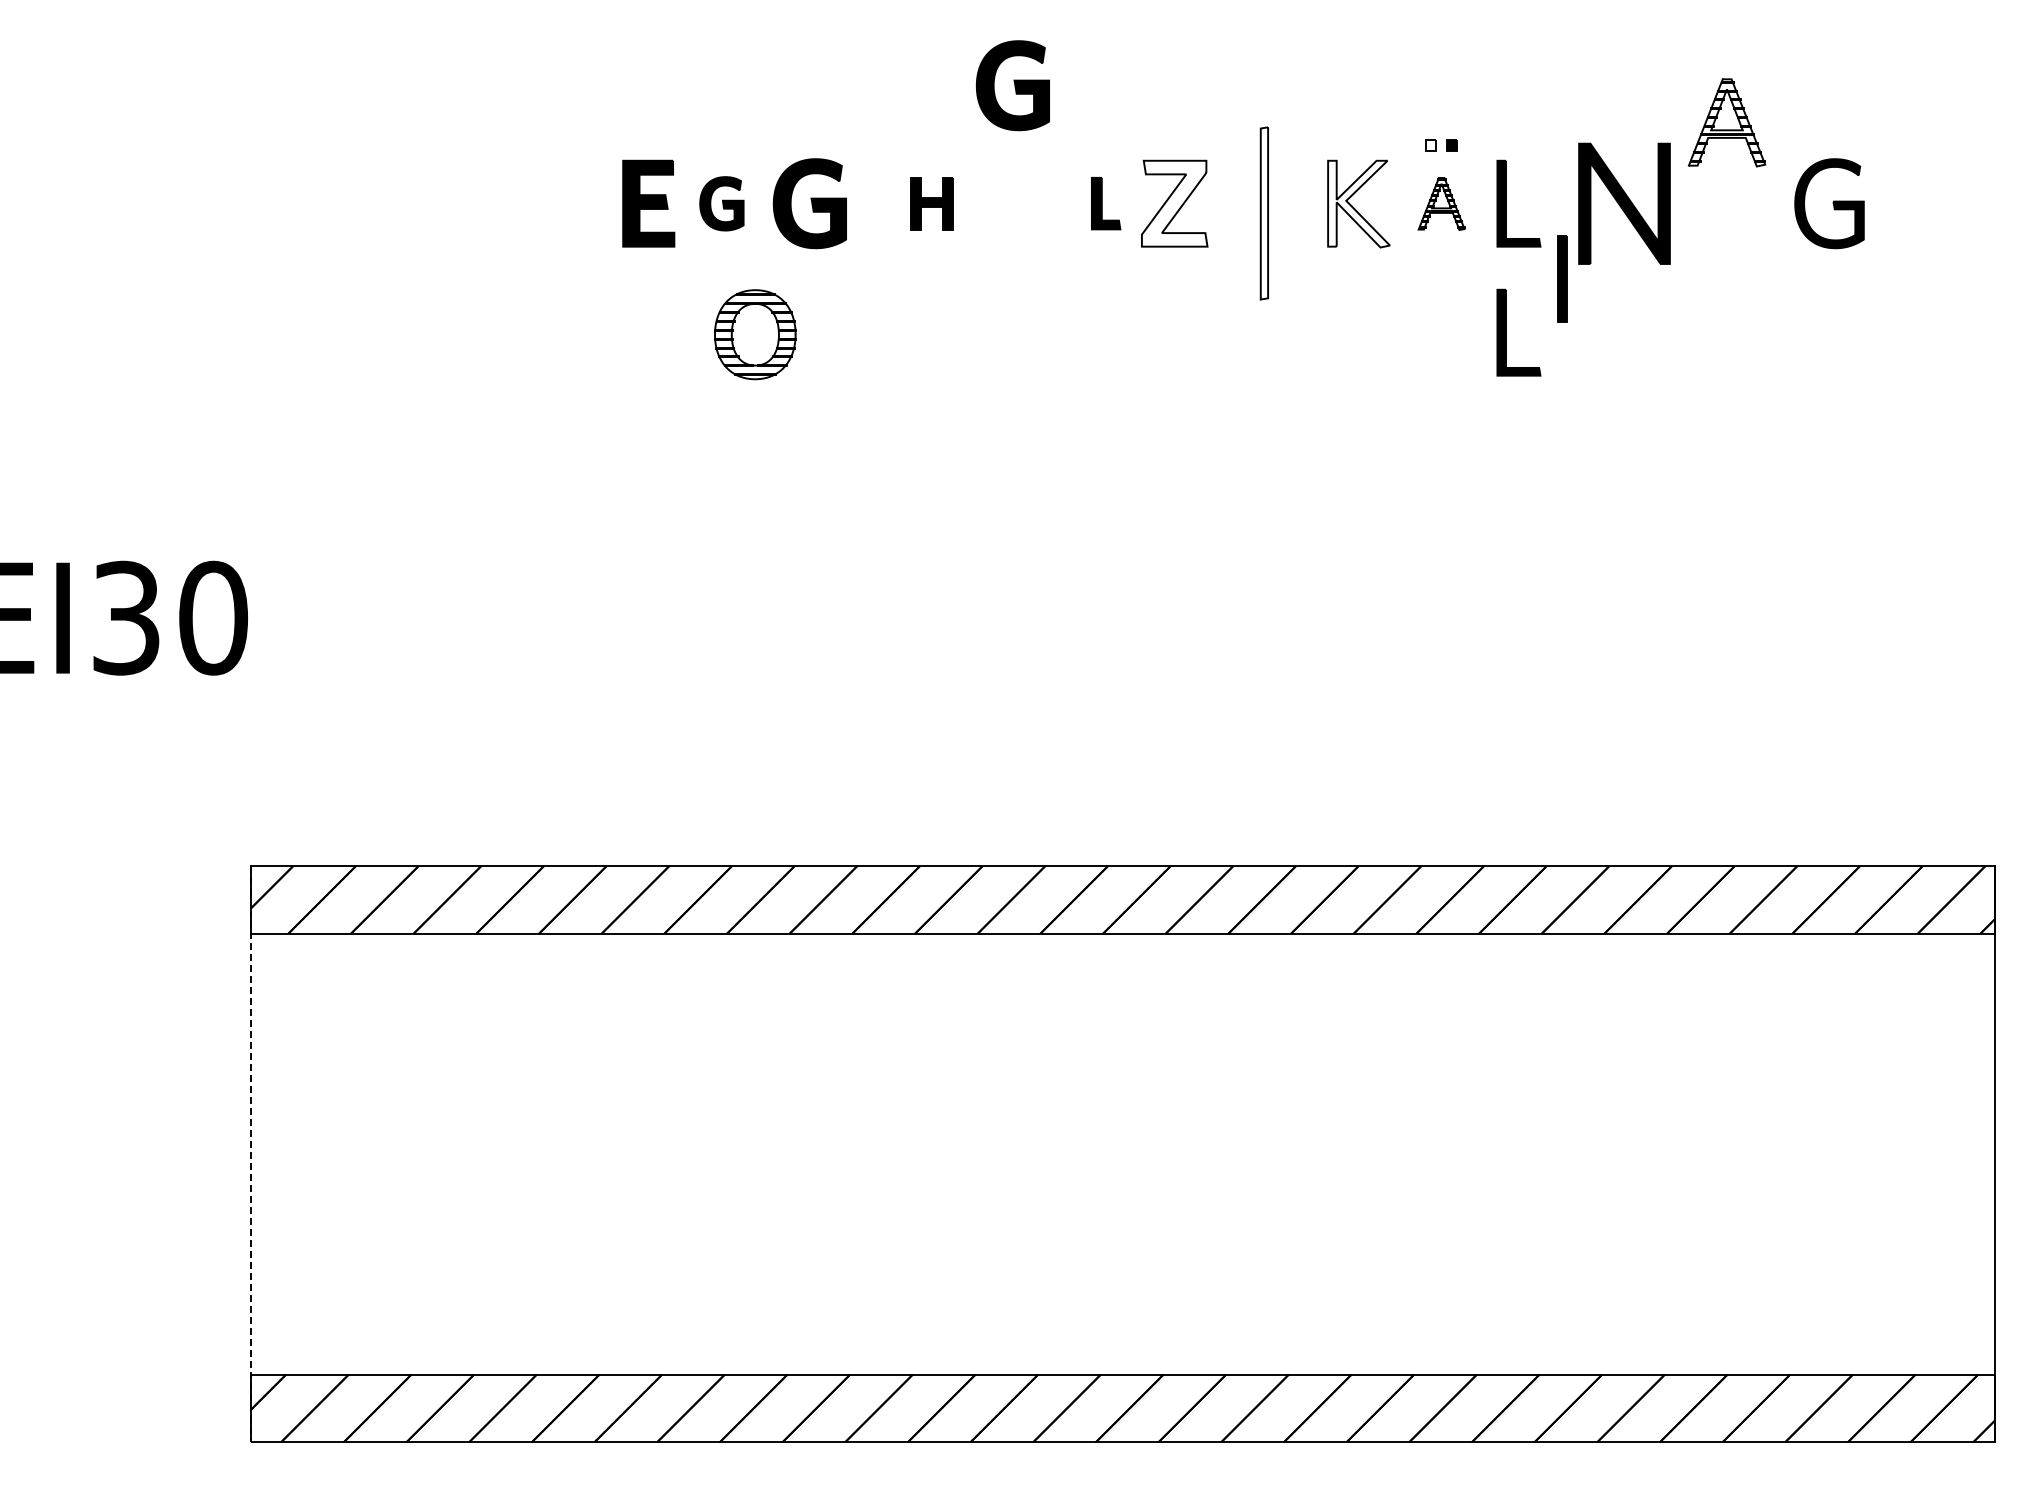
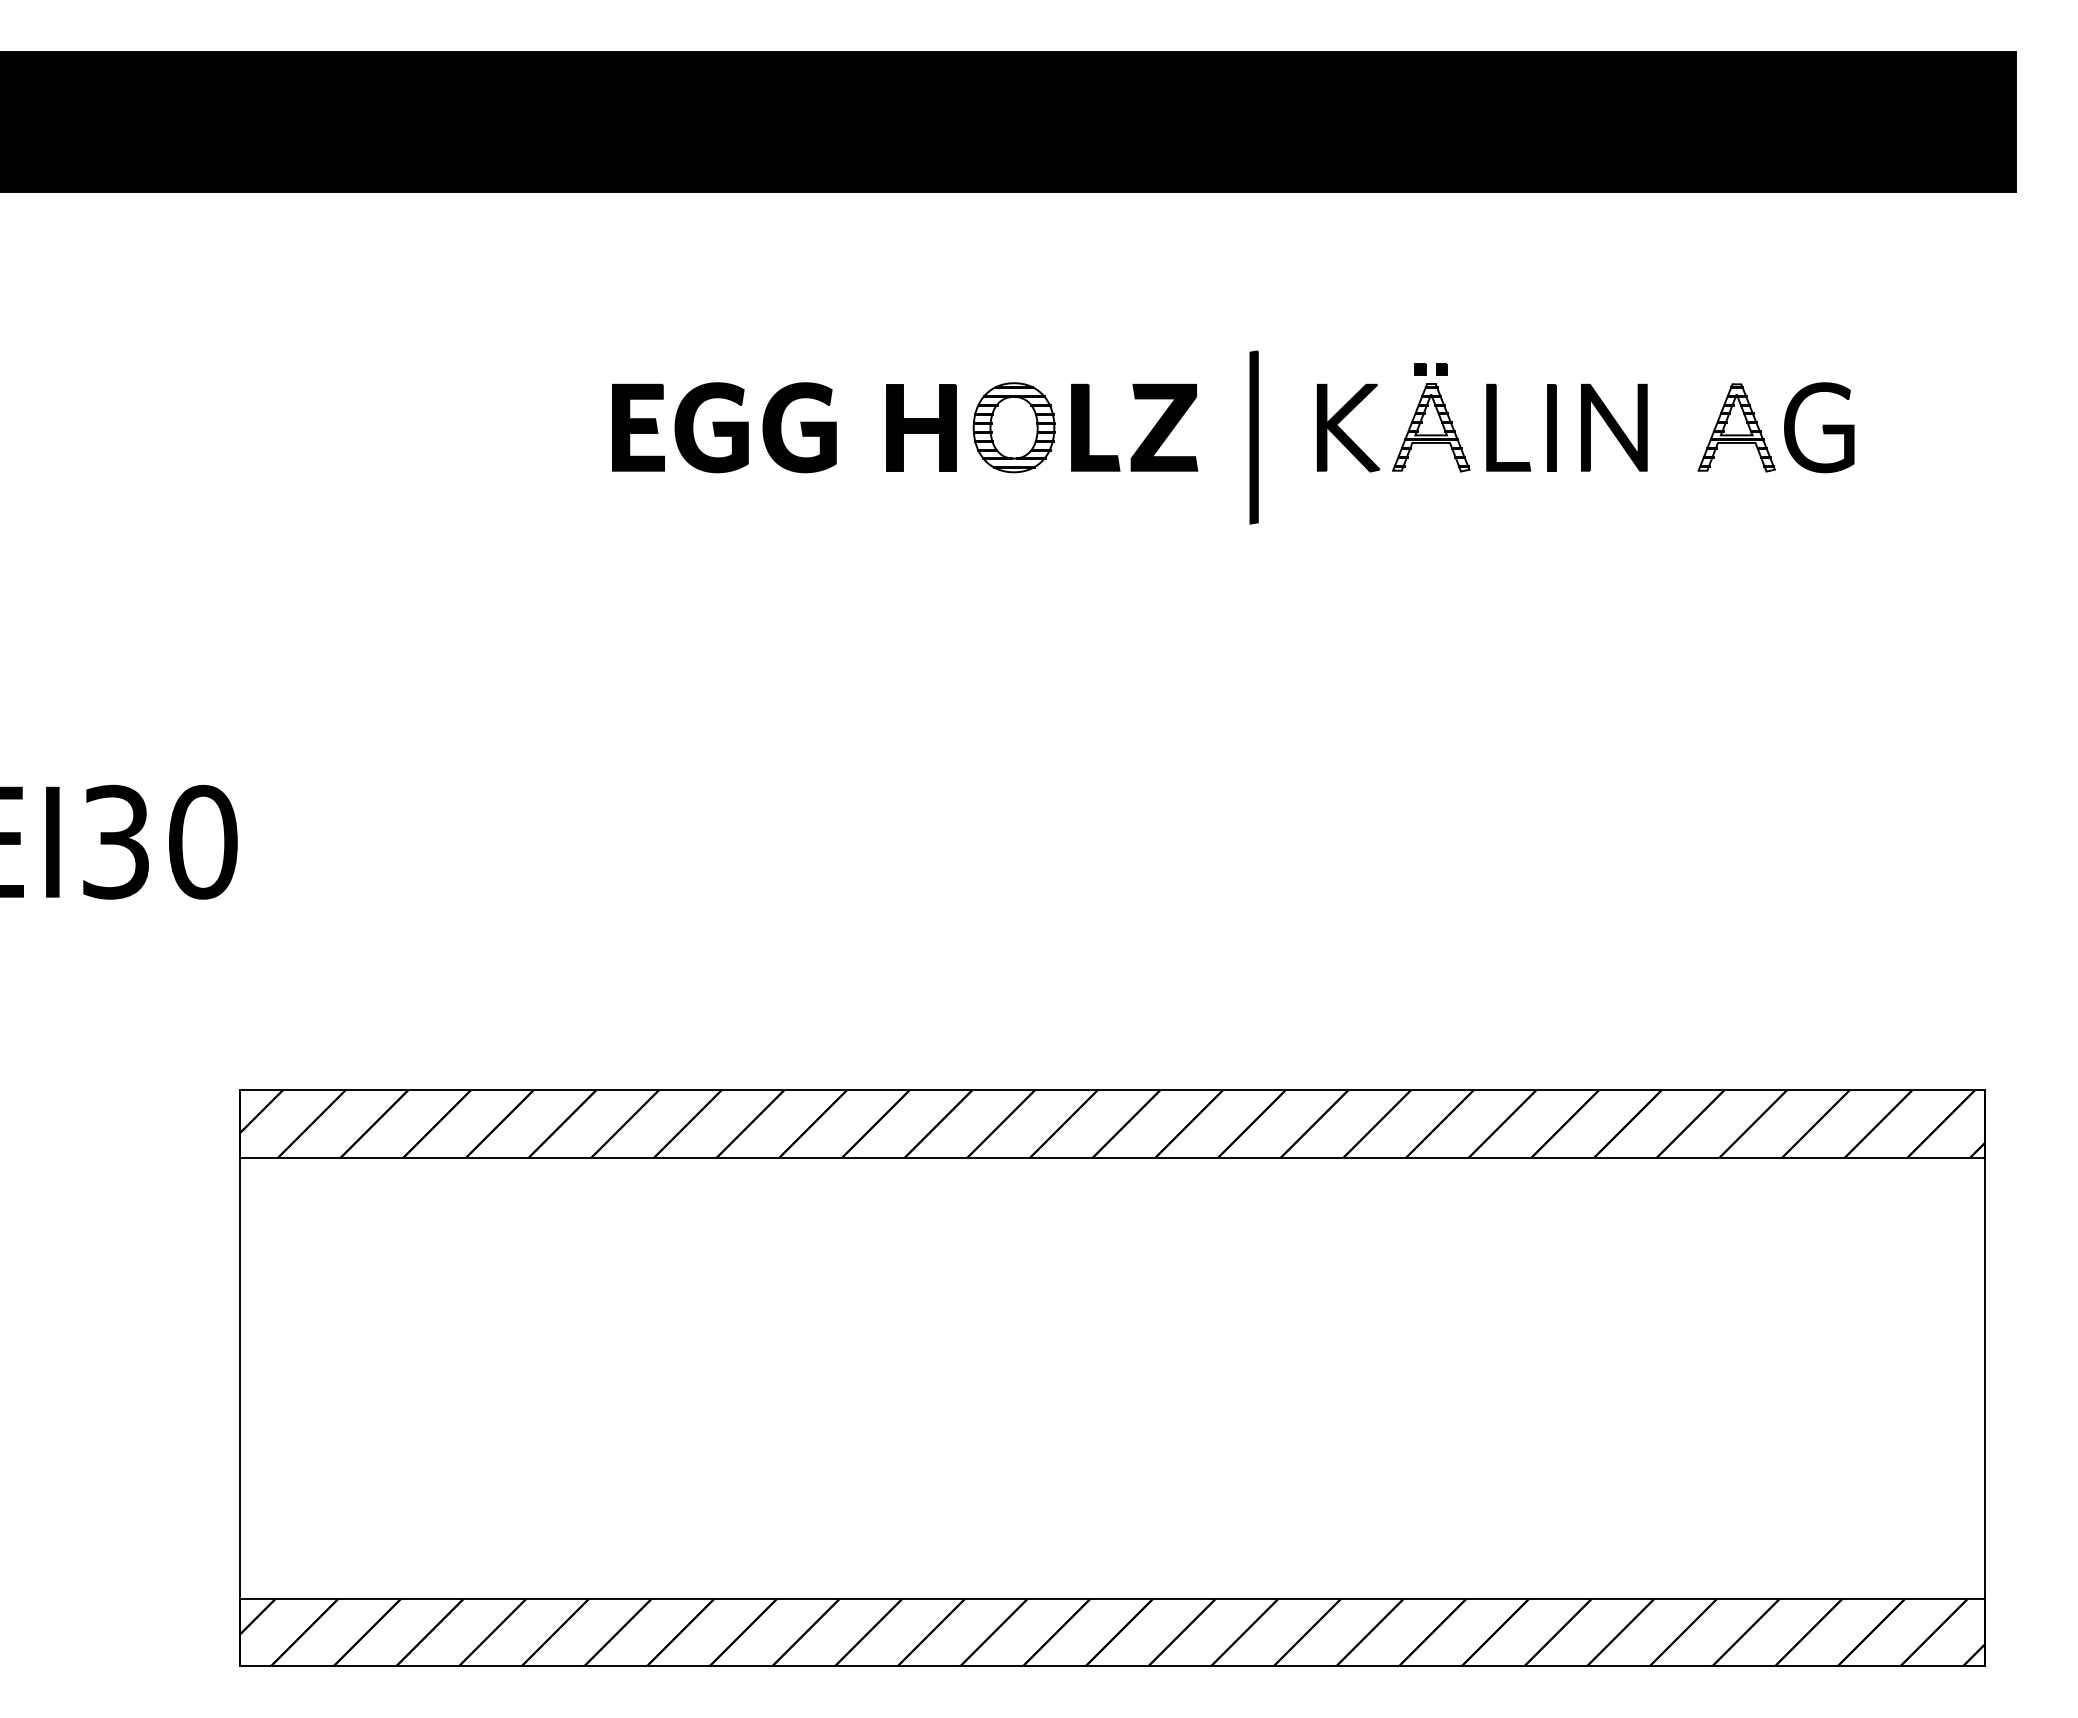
part: (1012, 85) -> (1002, 309), removed
part: (1726, 122) -> (1736, 427), moved
fill: (1430, 144) -> (1420, 368), added
part: (721, 203) -> (711, 427), size x1.67
part: (931, 203) -> (921, 427), size x1.67
part: (1105, 203) -> (1095, 427), size x1.67
fill: (1174, 203) -> (1164, 427), added
fill: (1358, 203) -> (1348, 427), added
part: (1441, 203) -> (1431, 427), size x1.67
part: (1624, 203) -> (1614, 427), size x0.71
fill: (1263, 213) -> (1253, 437), added
part: (1561, 278) -> (1551, 427), moved
part: (1506, 332) -> (1496, 556), removed
part: (754, 334) -> (1013, 427), moved
line: (250, 1154) -> (240, 1378), dashed -> solid

